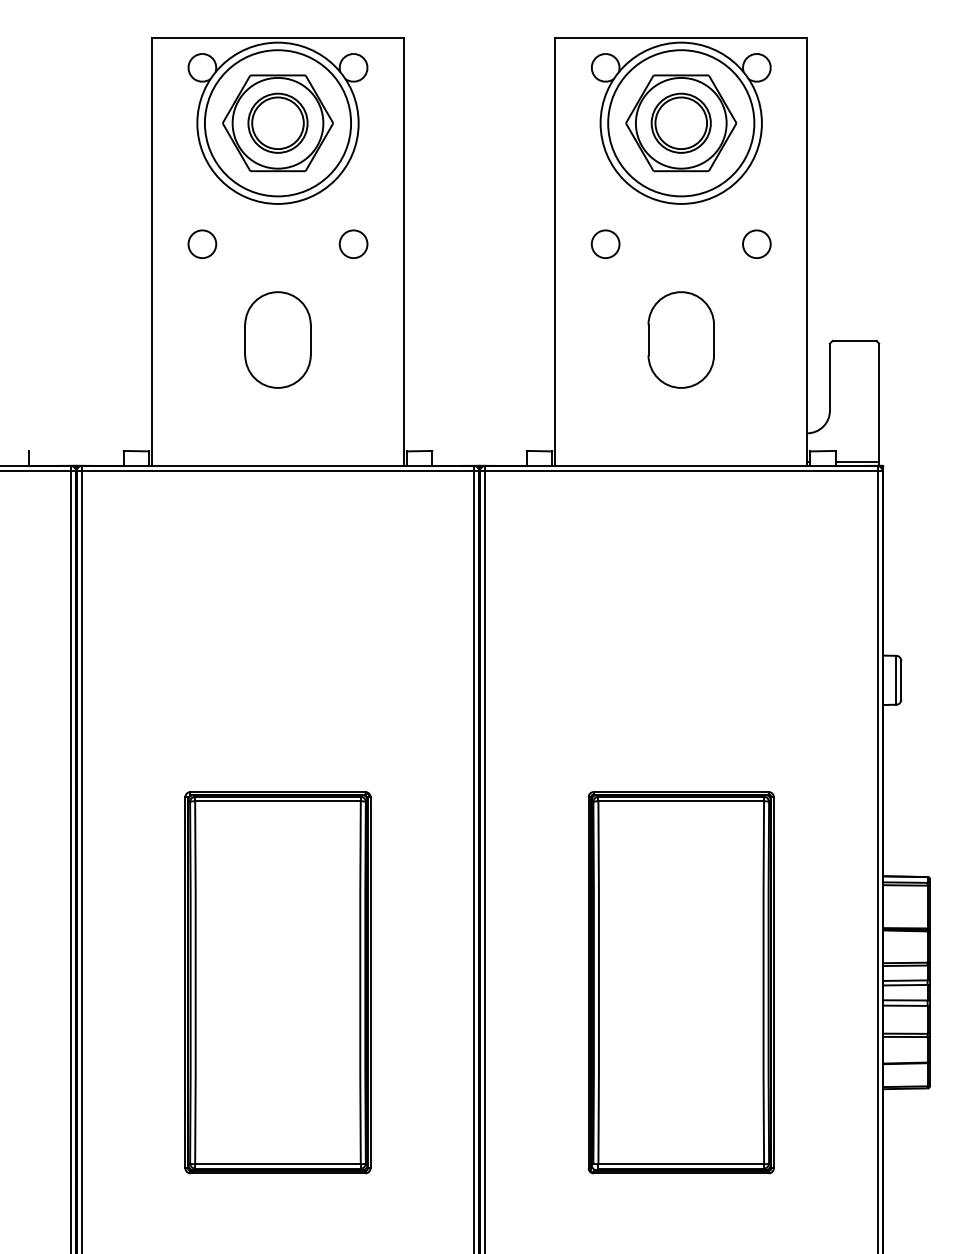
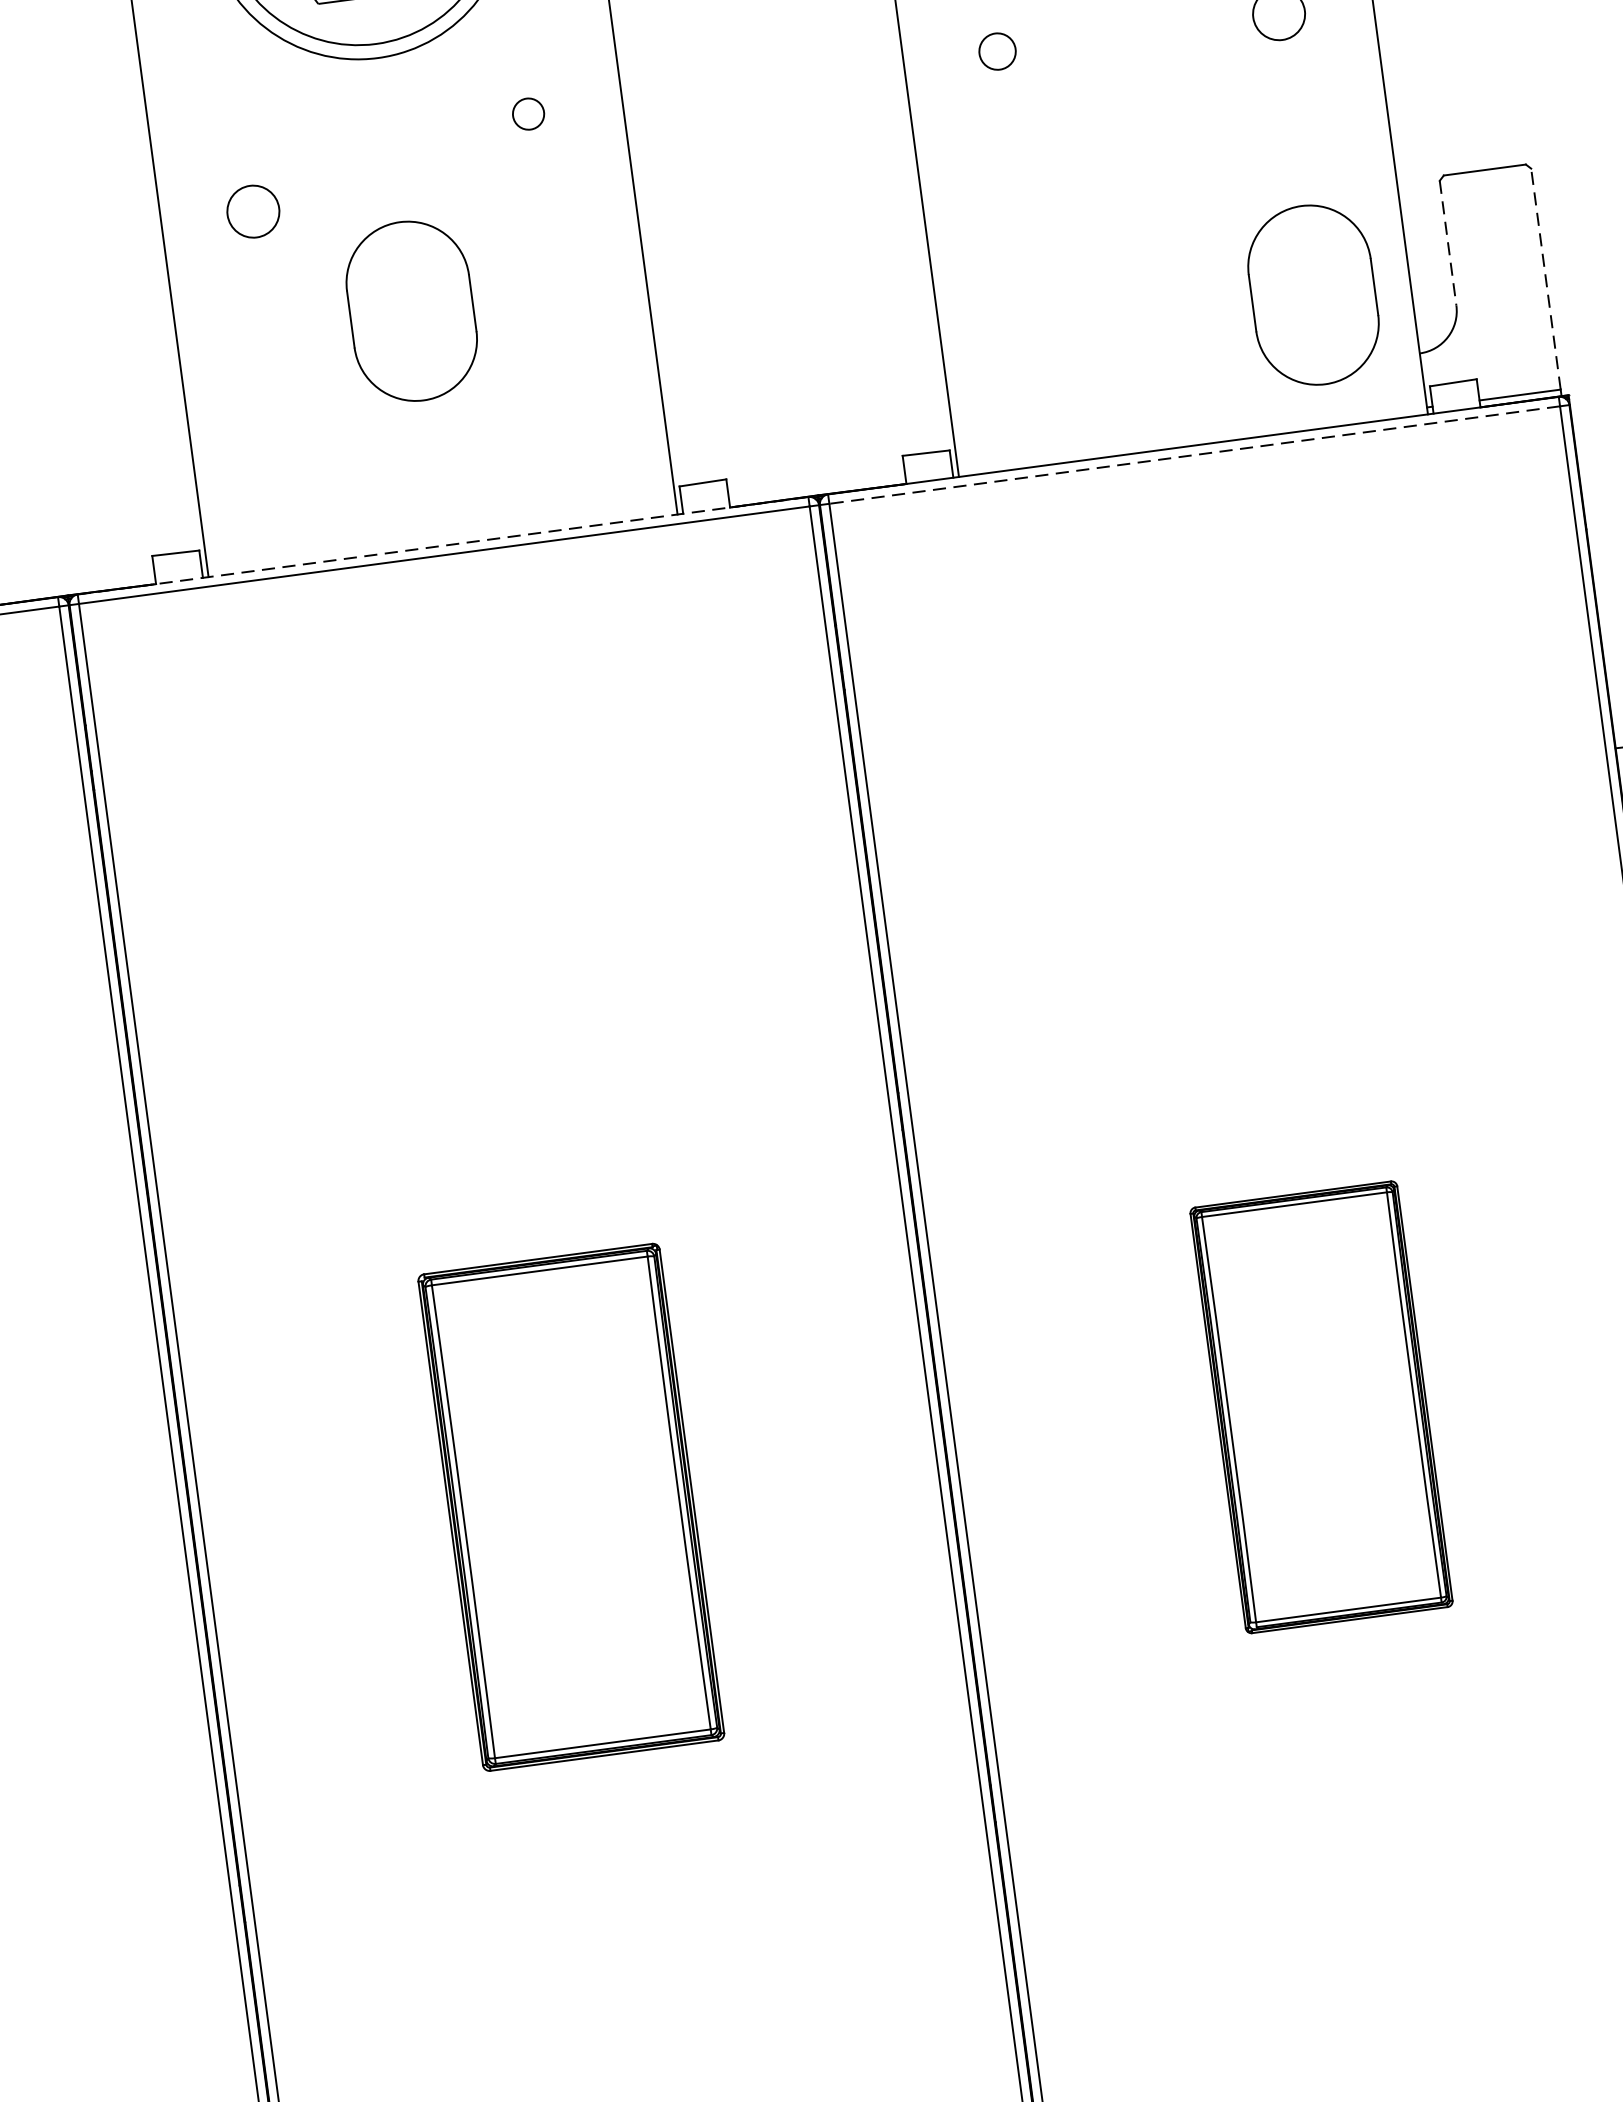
circle: (202, 243) -> (253, 210), moved
circle: (353, 243) -> (528, 112), size x0.6
circle: (605, 243) -> (997, 50), size x0.7
part: (680, 339) -> (1311, 294), moved
line: (829, 377) -> (1447, 244), solid -> dashed
line: (879, 402) -> (1546, 278), solid -> dashed
line: (278, 466) -> (444, 546), solid -> dashed
line: (680, 471) -> (1193, 455), solid -> dashed
part: (277, 982) -> (570, 1506), size x0.7
part: (680, 982) -> (1320, 1406), size x0.6

